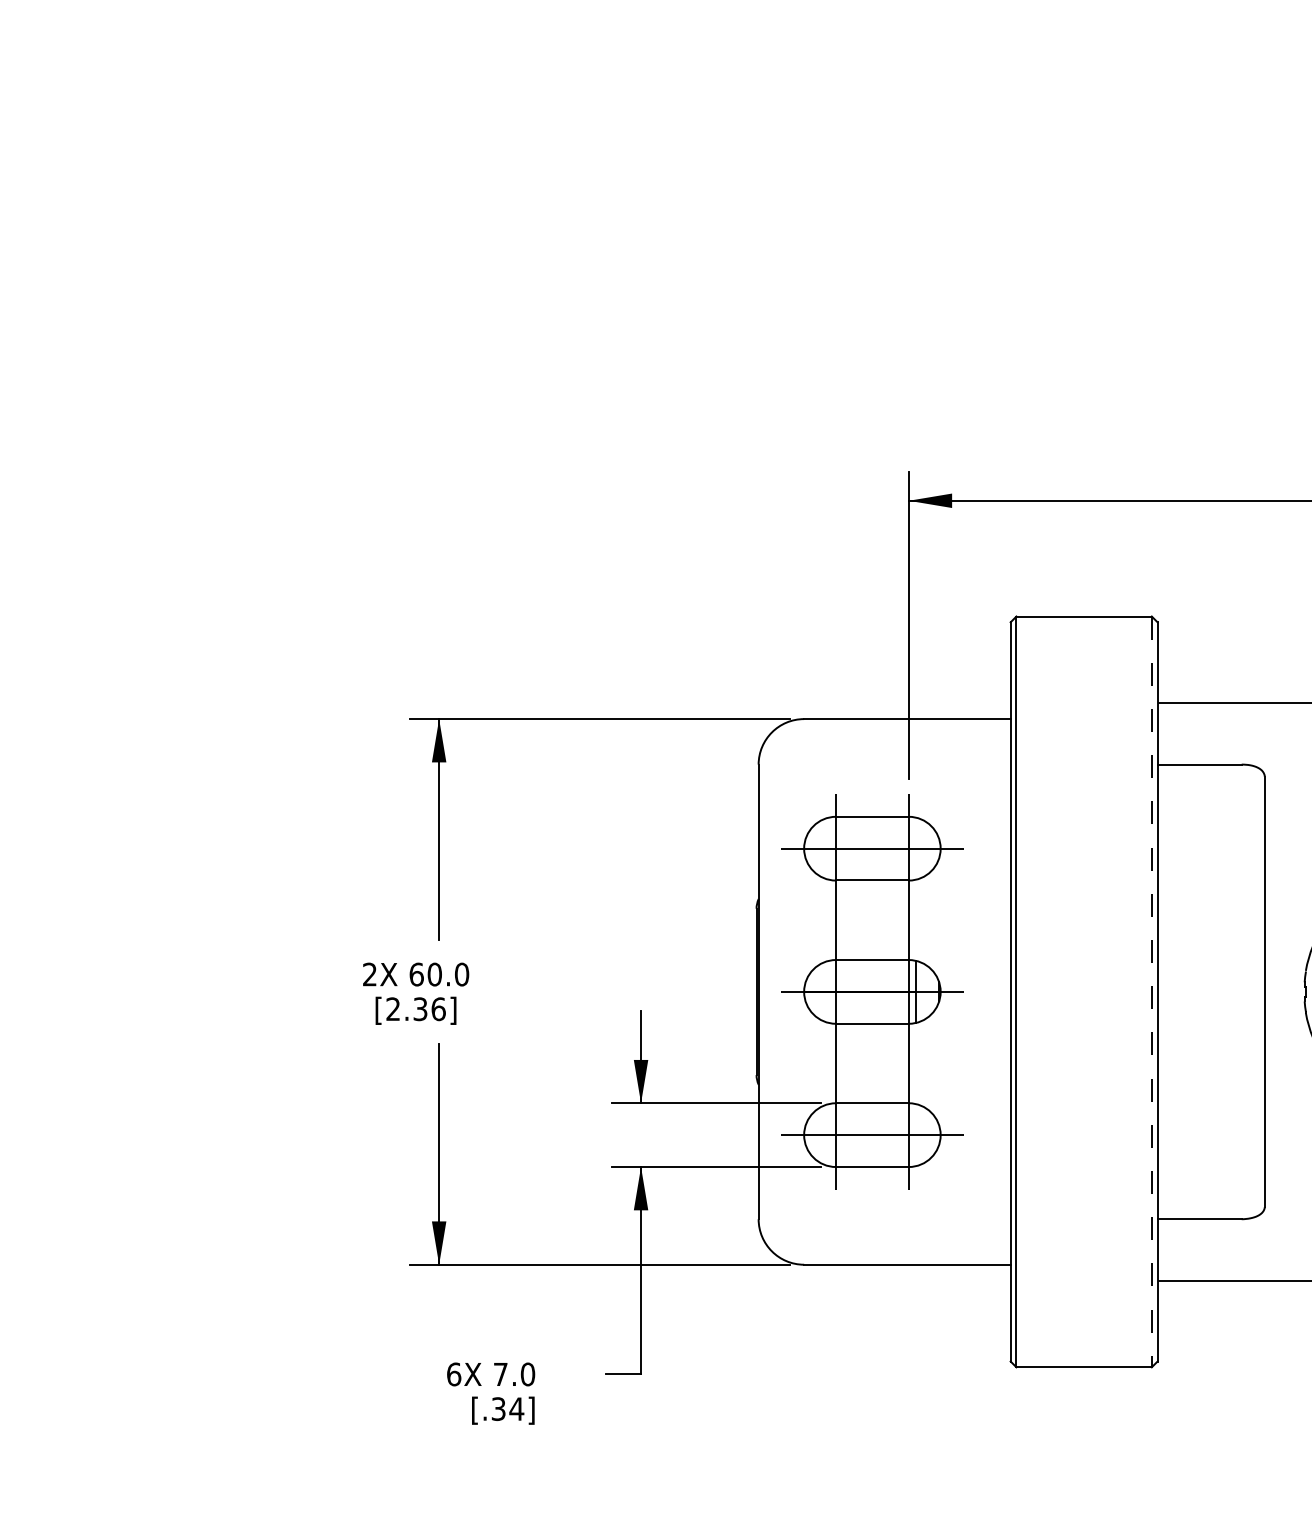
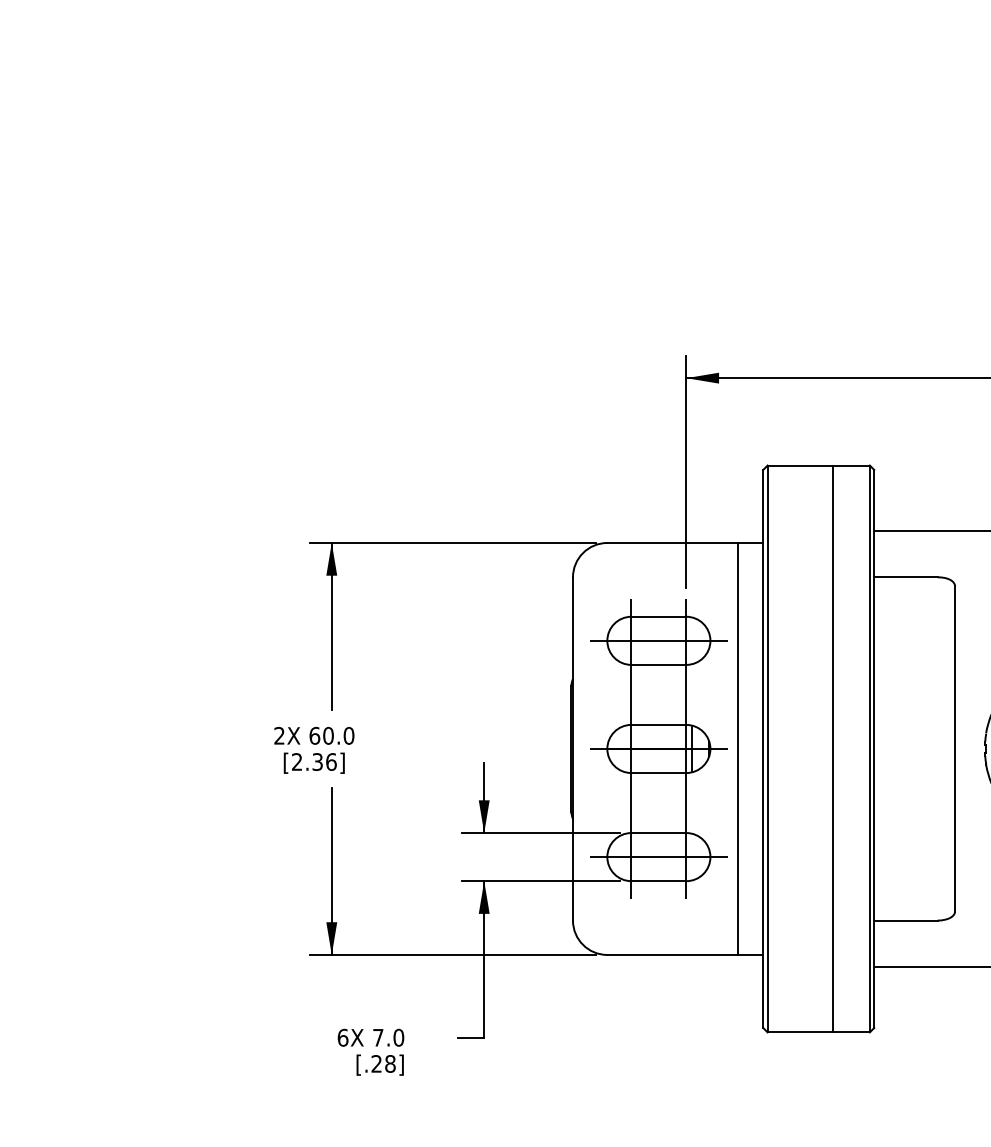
line: (976, 991) -> (737, 748), added
line: (1103, 991) -> (833, 748), added
line: (1151, 992) -> (869, 749), dashed -> solid
text: (507, 1409) -> (383, 1064), [.34] -> [.28]

